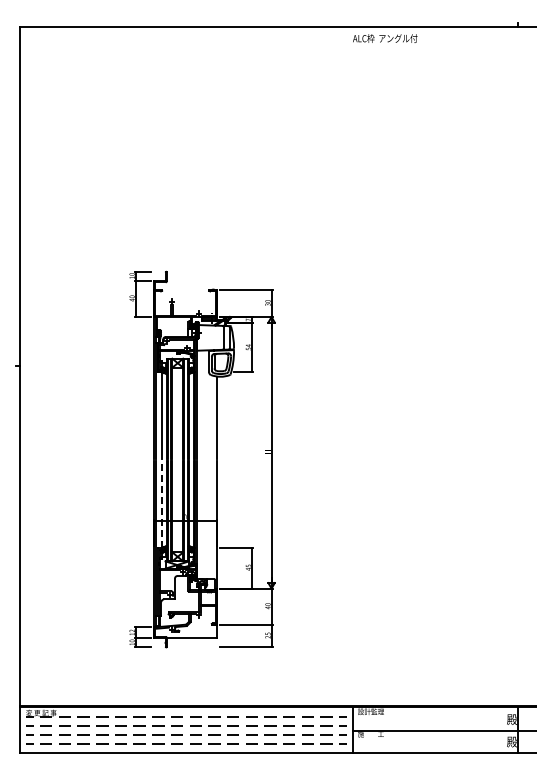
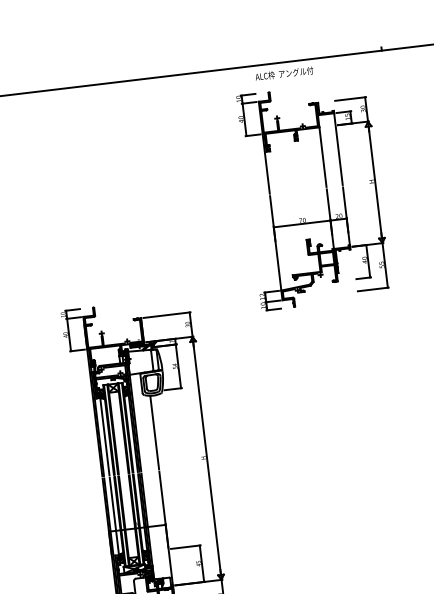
text: (385, 38) -> (284, 73), moved
part: (424, 177) -> (314, 195), added
line: (161, 504) -> (113, 516), dashed -> solid

